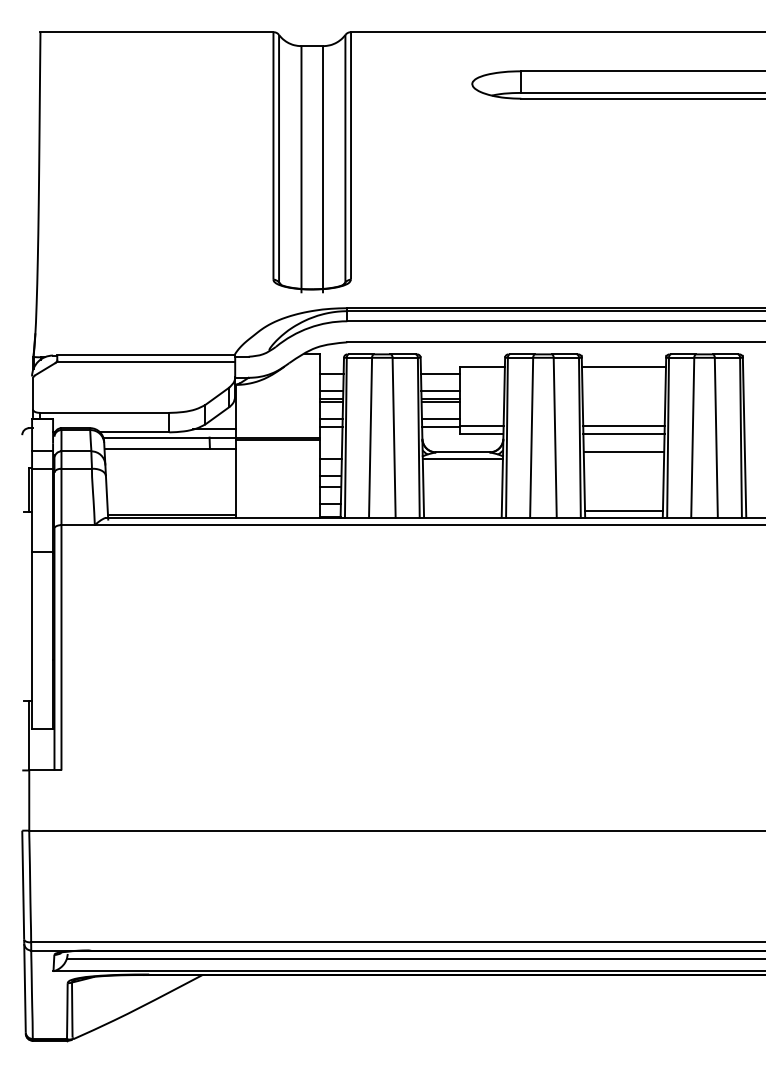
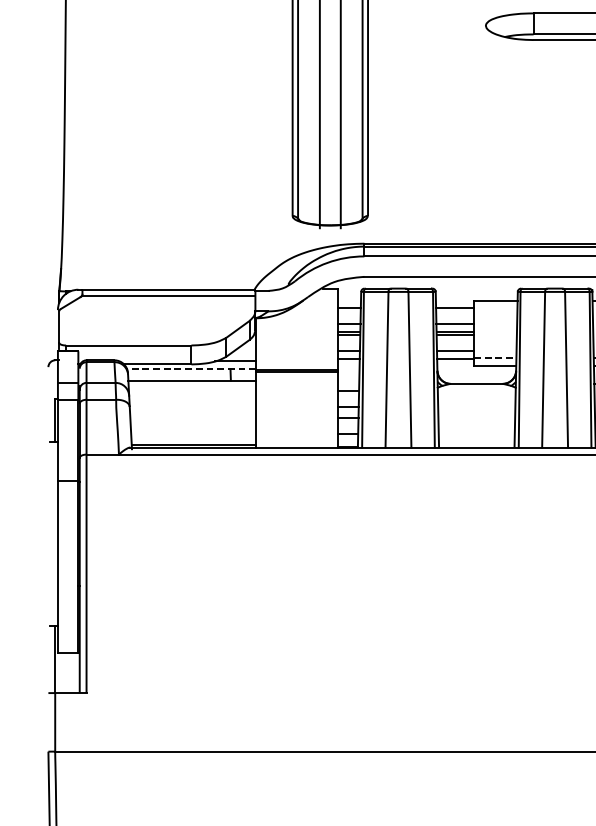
line: (481, 425) -> (494, 357), solid -> dashed
line: (169, 437) -> (191, 369), solid -> dashed
line: (462, 459) -> (476, 390), removed

